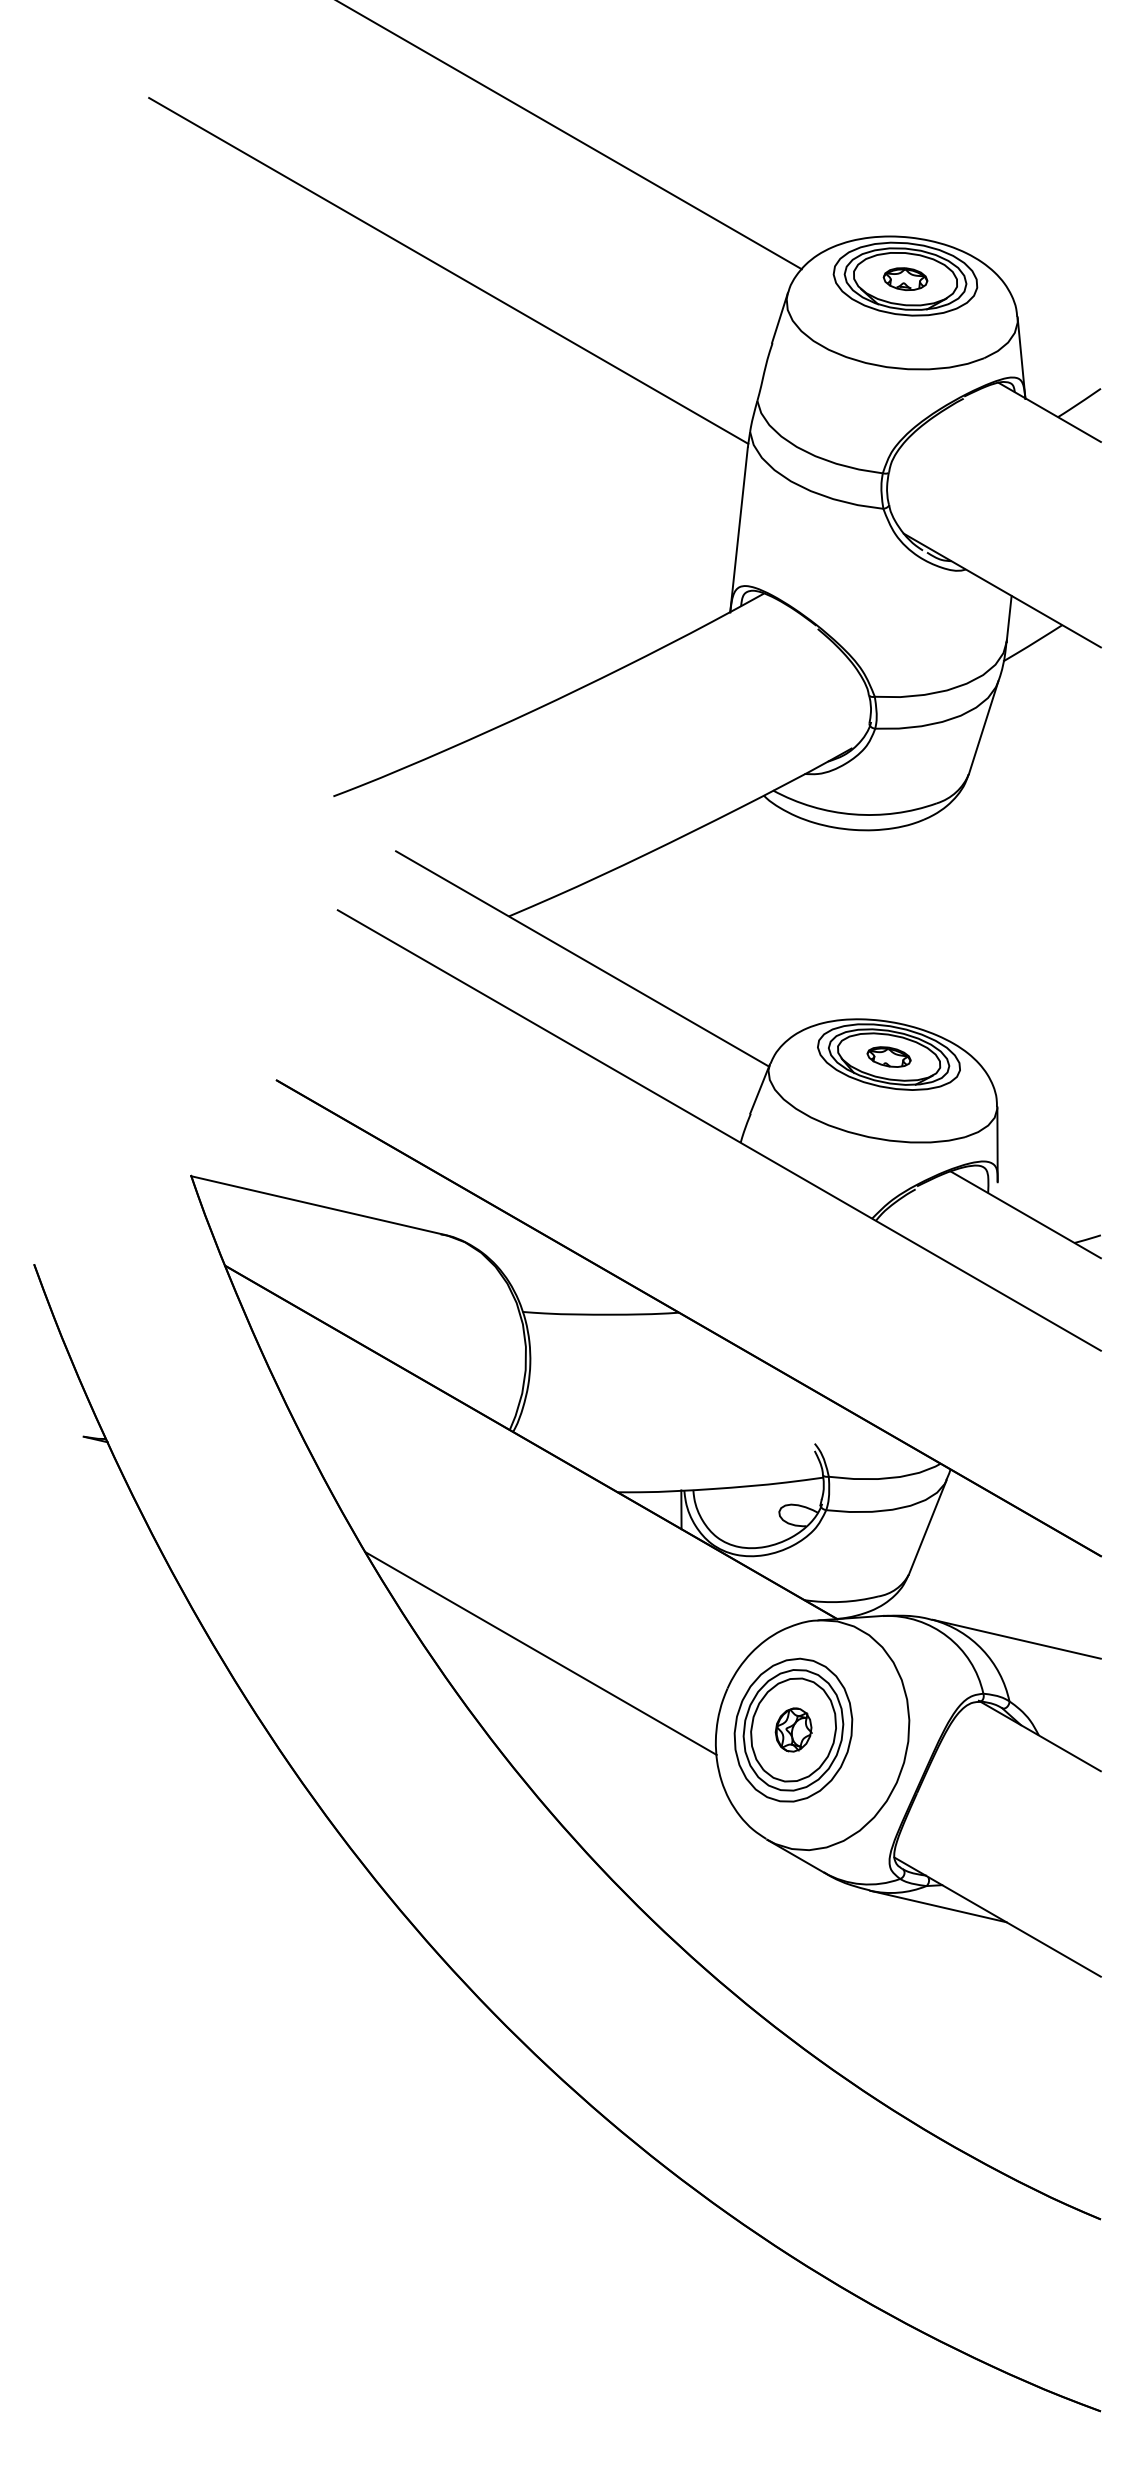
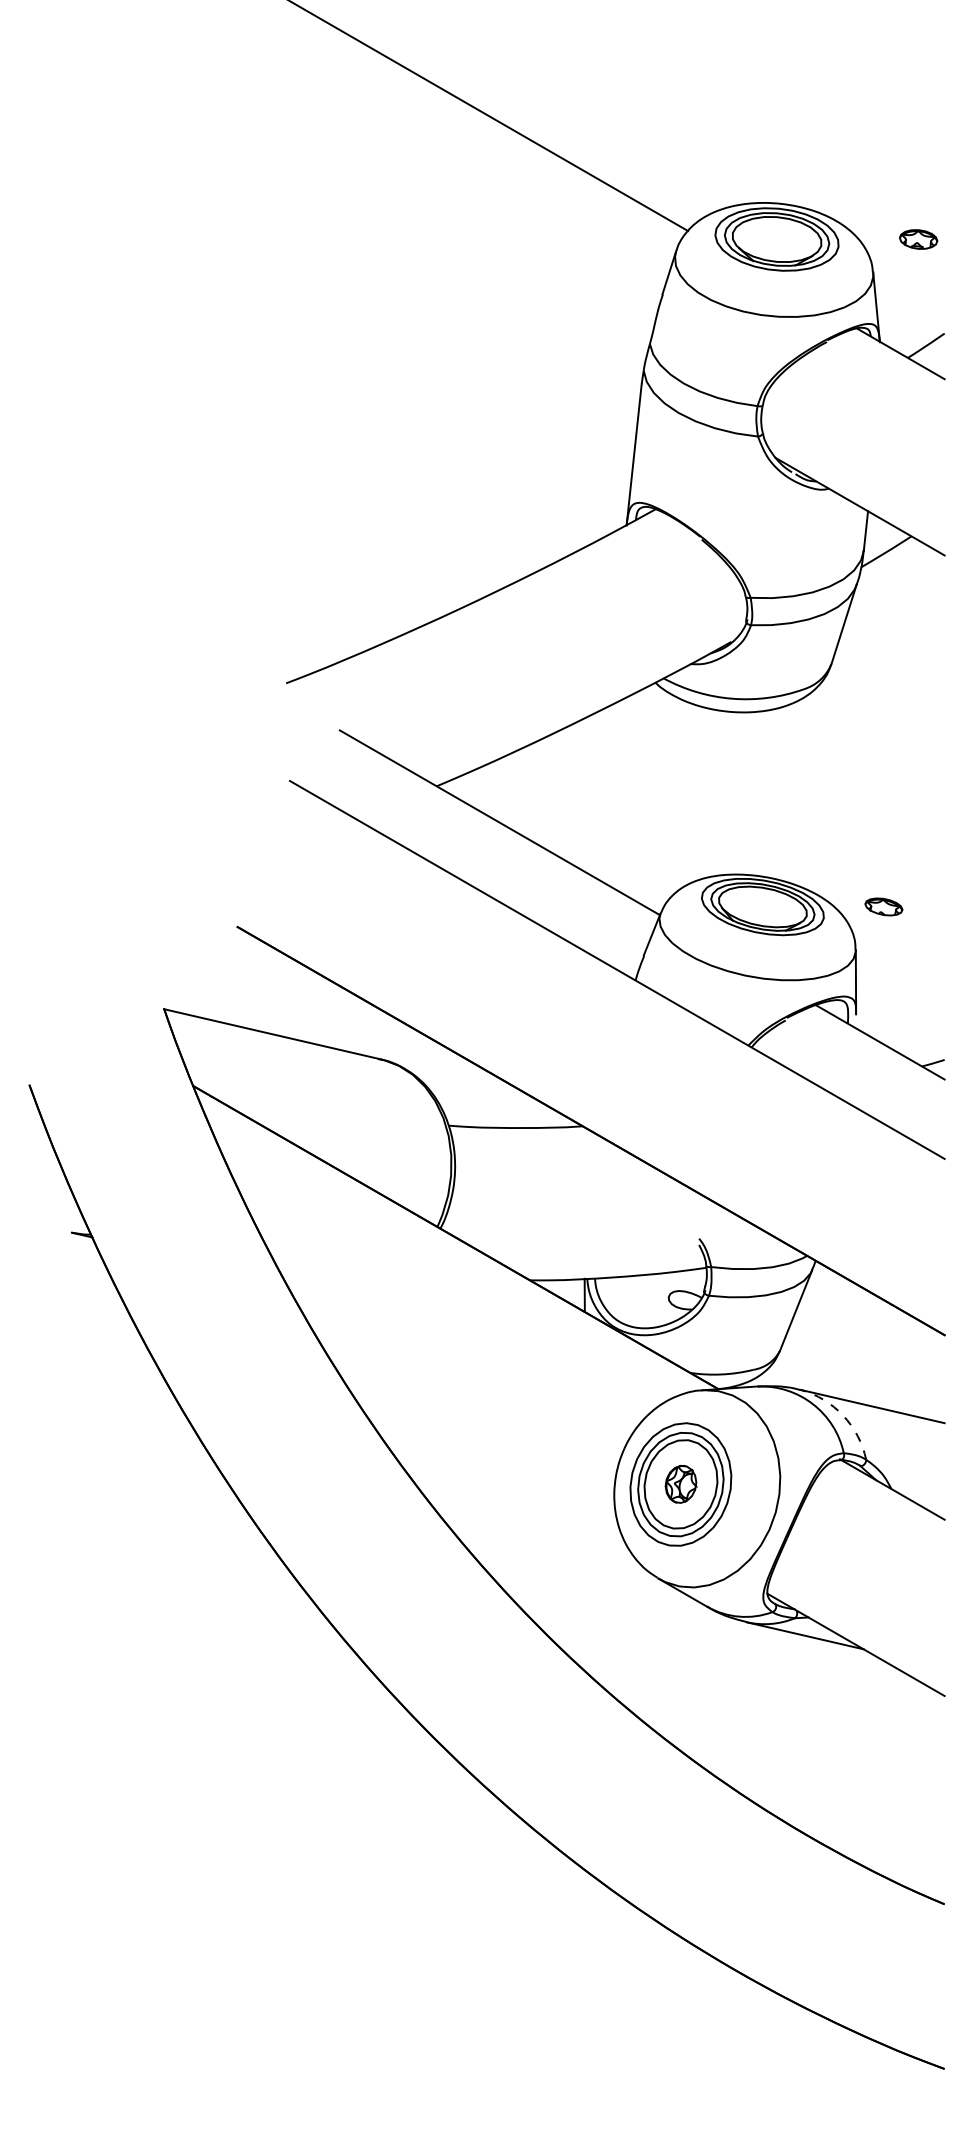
line: (448, 270) -> (384, 232), removed
part: (905, 278) -> (918, 238), moved
part: (888, 1056) -> (883, 906), moved
arc: (982, 1649) -> (843, 1415), solid -> dashed
line: (540, 1653) -> (463, 1418), removed

